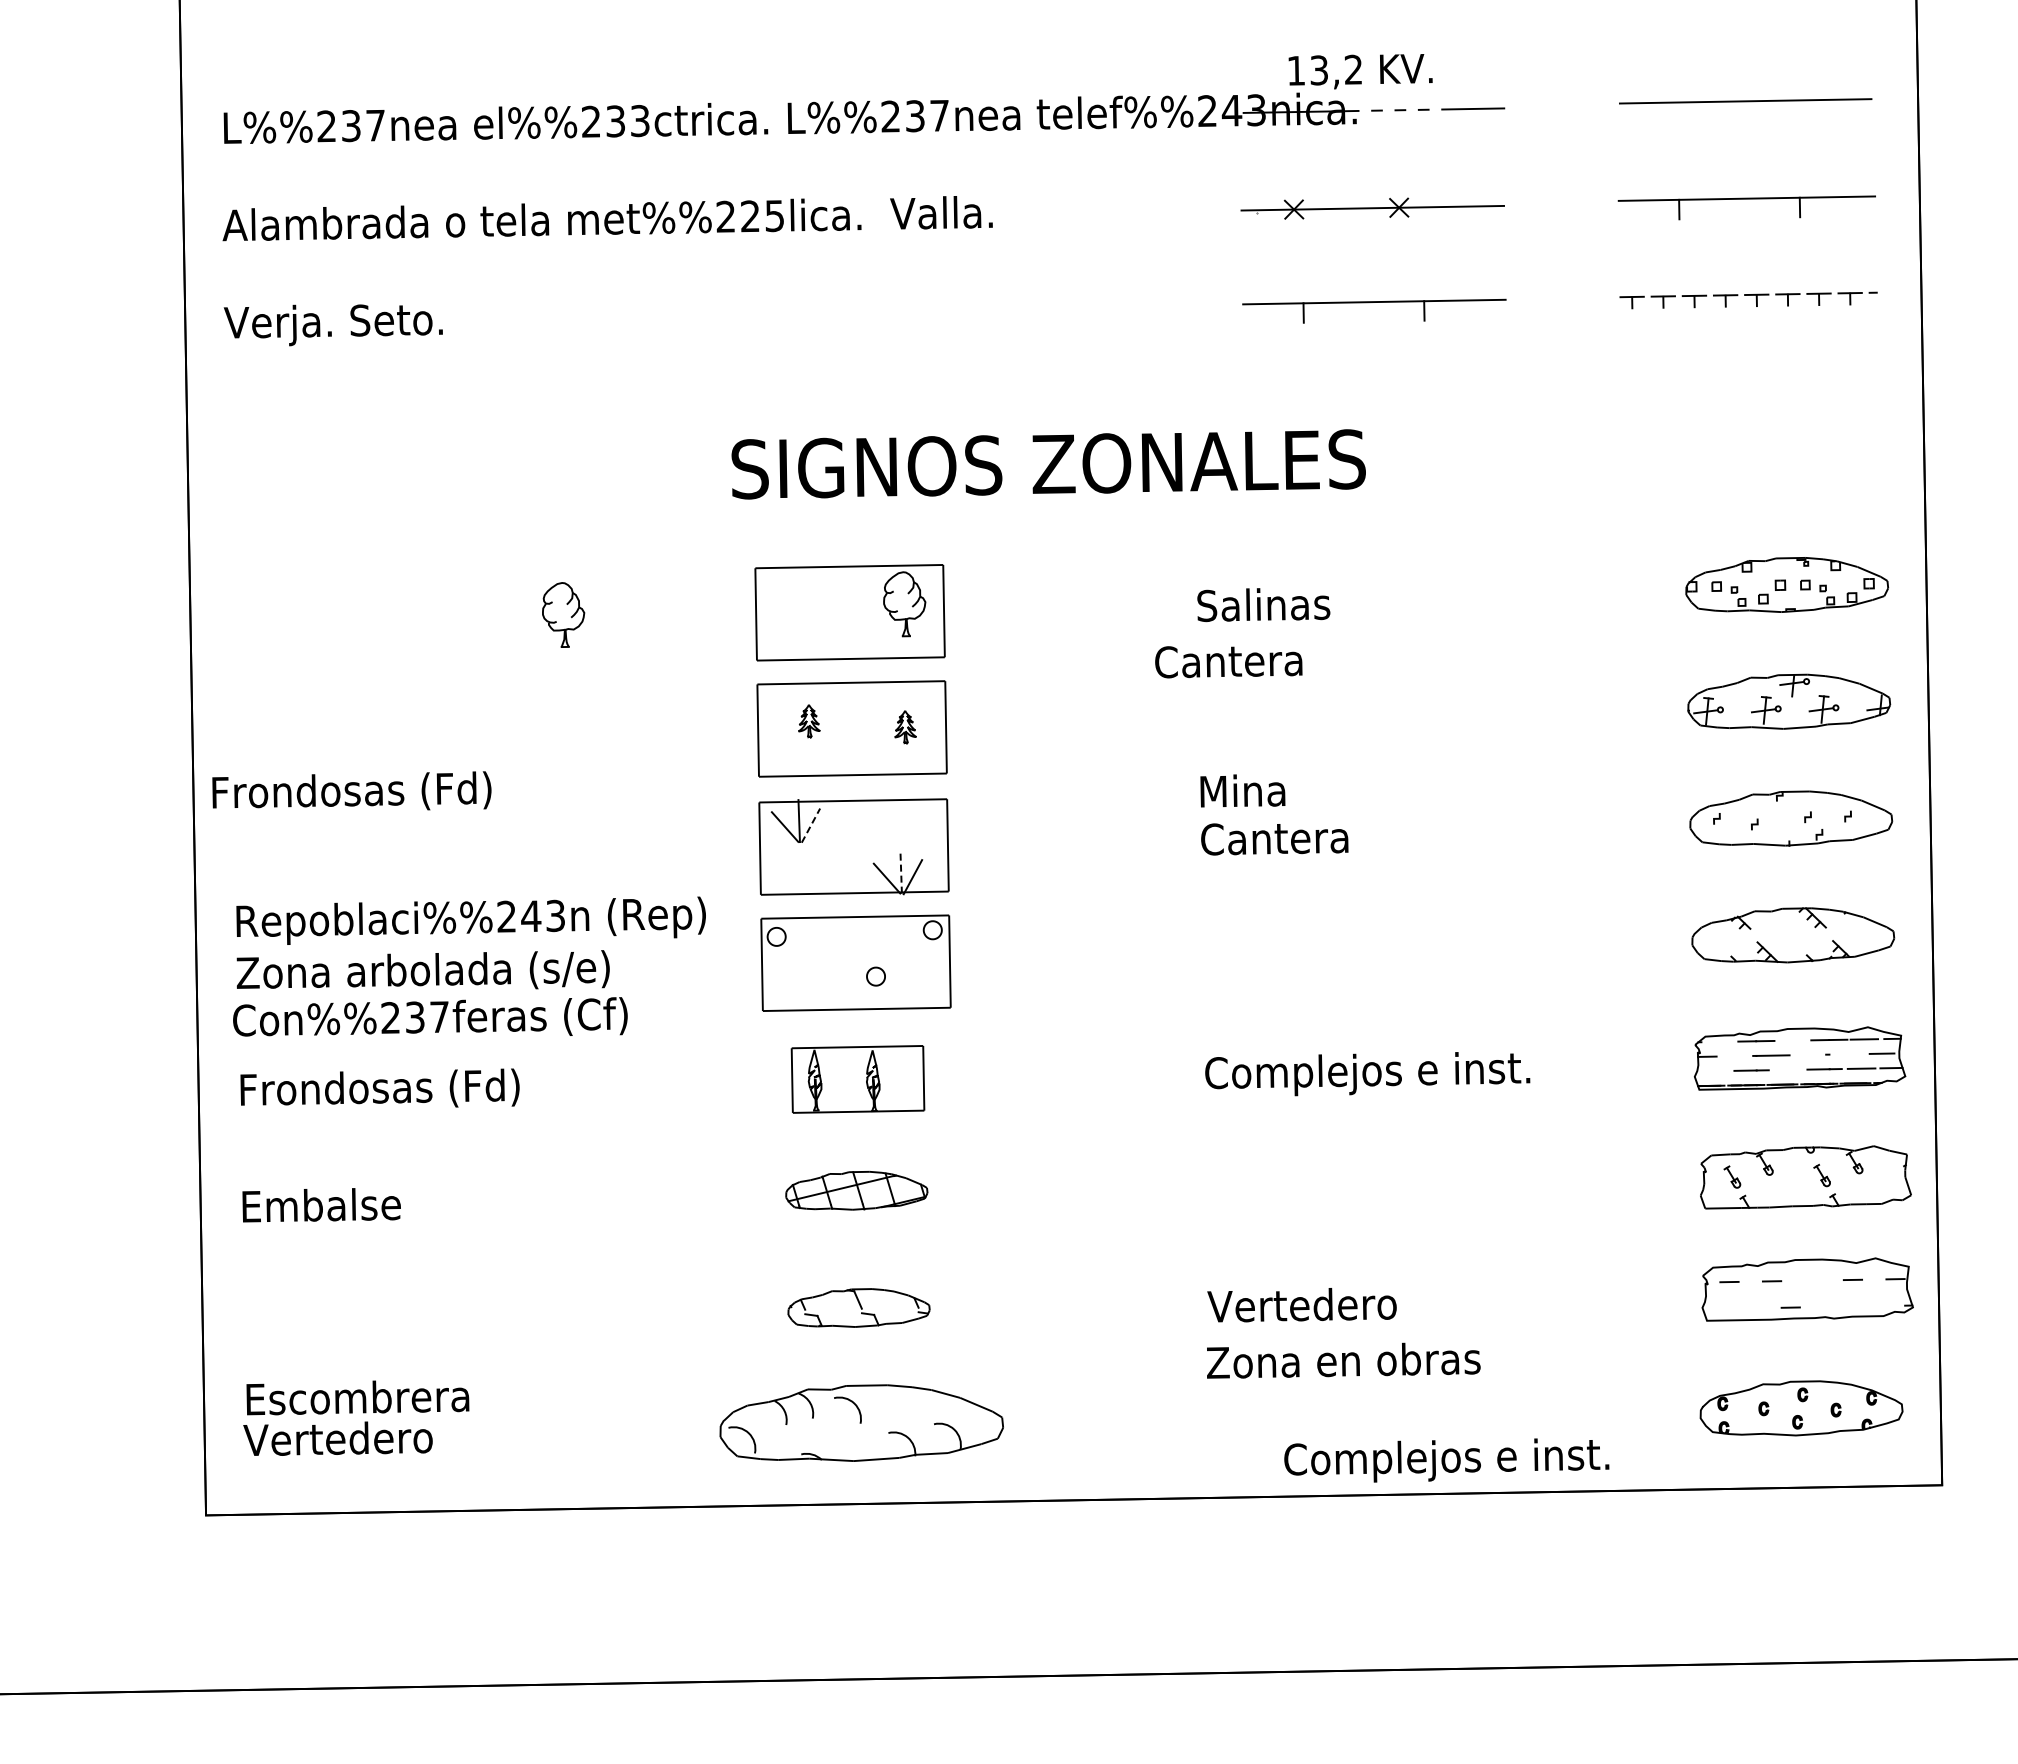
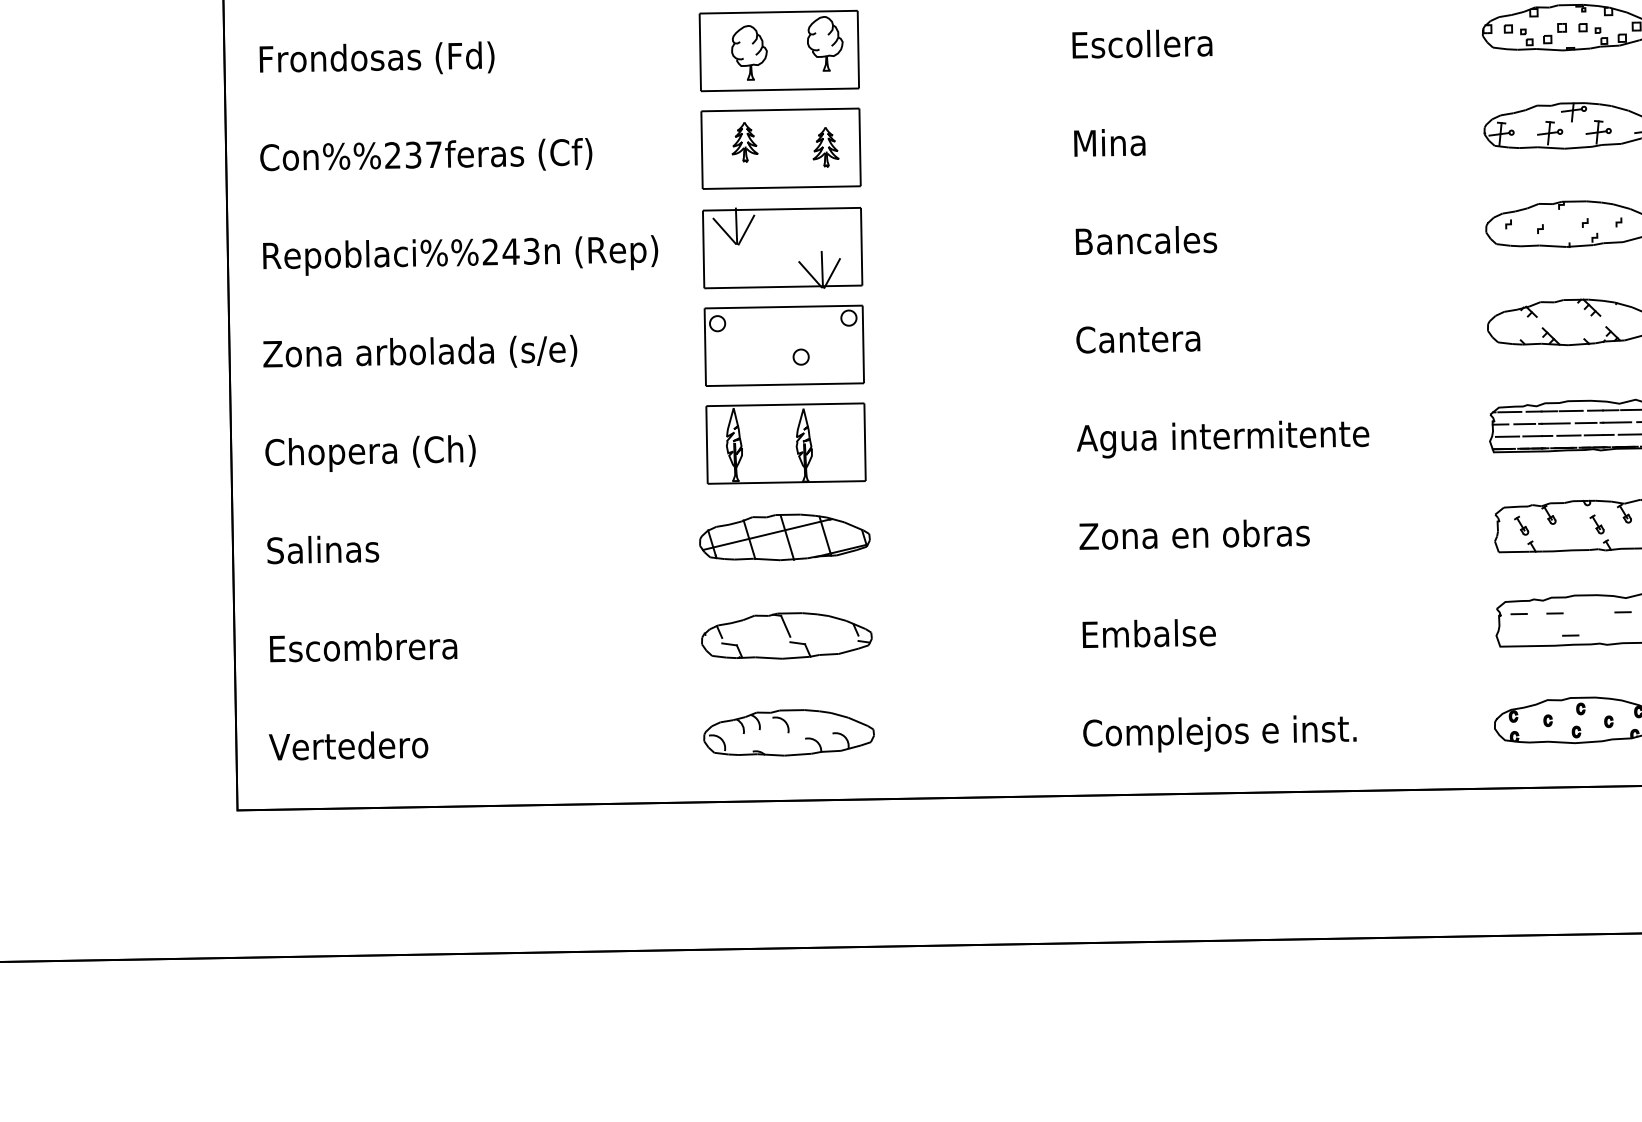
text: (1280, 604) -> (1141, 44), Salinas -> Escollera
part: (563, 614) -> (749, 52), moved
text: (1228, 662) -> (1138, 340), moved
part: (809, 721) -> (745, 142), size x1.43
part: (905, 727) -> (825, 147), size x1.43
text: (351, 790) -> (376, 57), moved
text: (1242, 790) -> (1109, 142), moved
line: (811, 825) -> (746, 229), dashed -> solid
text: (1285, 837) -> (1145, 240), Cantera -> Bancales
line: (901, 872) -> (822, 269), dashed -> solid
text: (470, 920) -> (459, 255), moved
text: (430, 1016) -> (426, 154), moved
line: (1791, 1040) -> (1571, 410), added
line: (1718, 1041) -> (1509, 411), added
line: (1808, 1054) -> (1585, 422), added
line: (1845, 1054) -> (1616, 422), added
line: (1735, 1056) -> (1524, 424), added
line: (1788, 1069) -> (1568, 435), added
line: (1715, 1070) -> (1507, 436), added
text: (1377, 1074) -> (1223, 439), Complejos e inst. -> Agua intermitente
part: (857, 1079) -> (785, 443), size x1.43
text: (379, 1090) -> (383, 452), Frondosas (Fd) -> Chopera (Ch)
part: (856, 1190) -> (784, 537), size x1.43
text: (320, 1205) -> (333, 549), Embalse -> Salinas
text: (1301, 1305) -> (1159, 633), Vertedero -> Embalse
part: (858, 1307) -> (786, 635), size x1.43
text: (1343, 1360) -> (1194, 534), moved
text: (357, 1397) -> (363, 647), moved
part: (861, 1423) -> (788, 733), size x0.71
text: (1446, 1460) -> (1219, 733), moved

